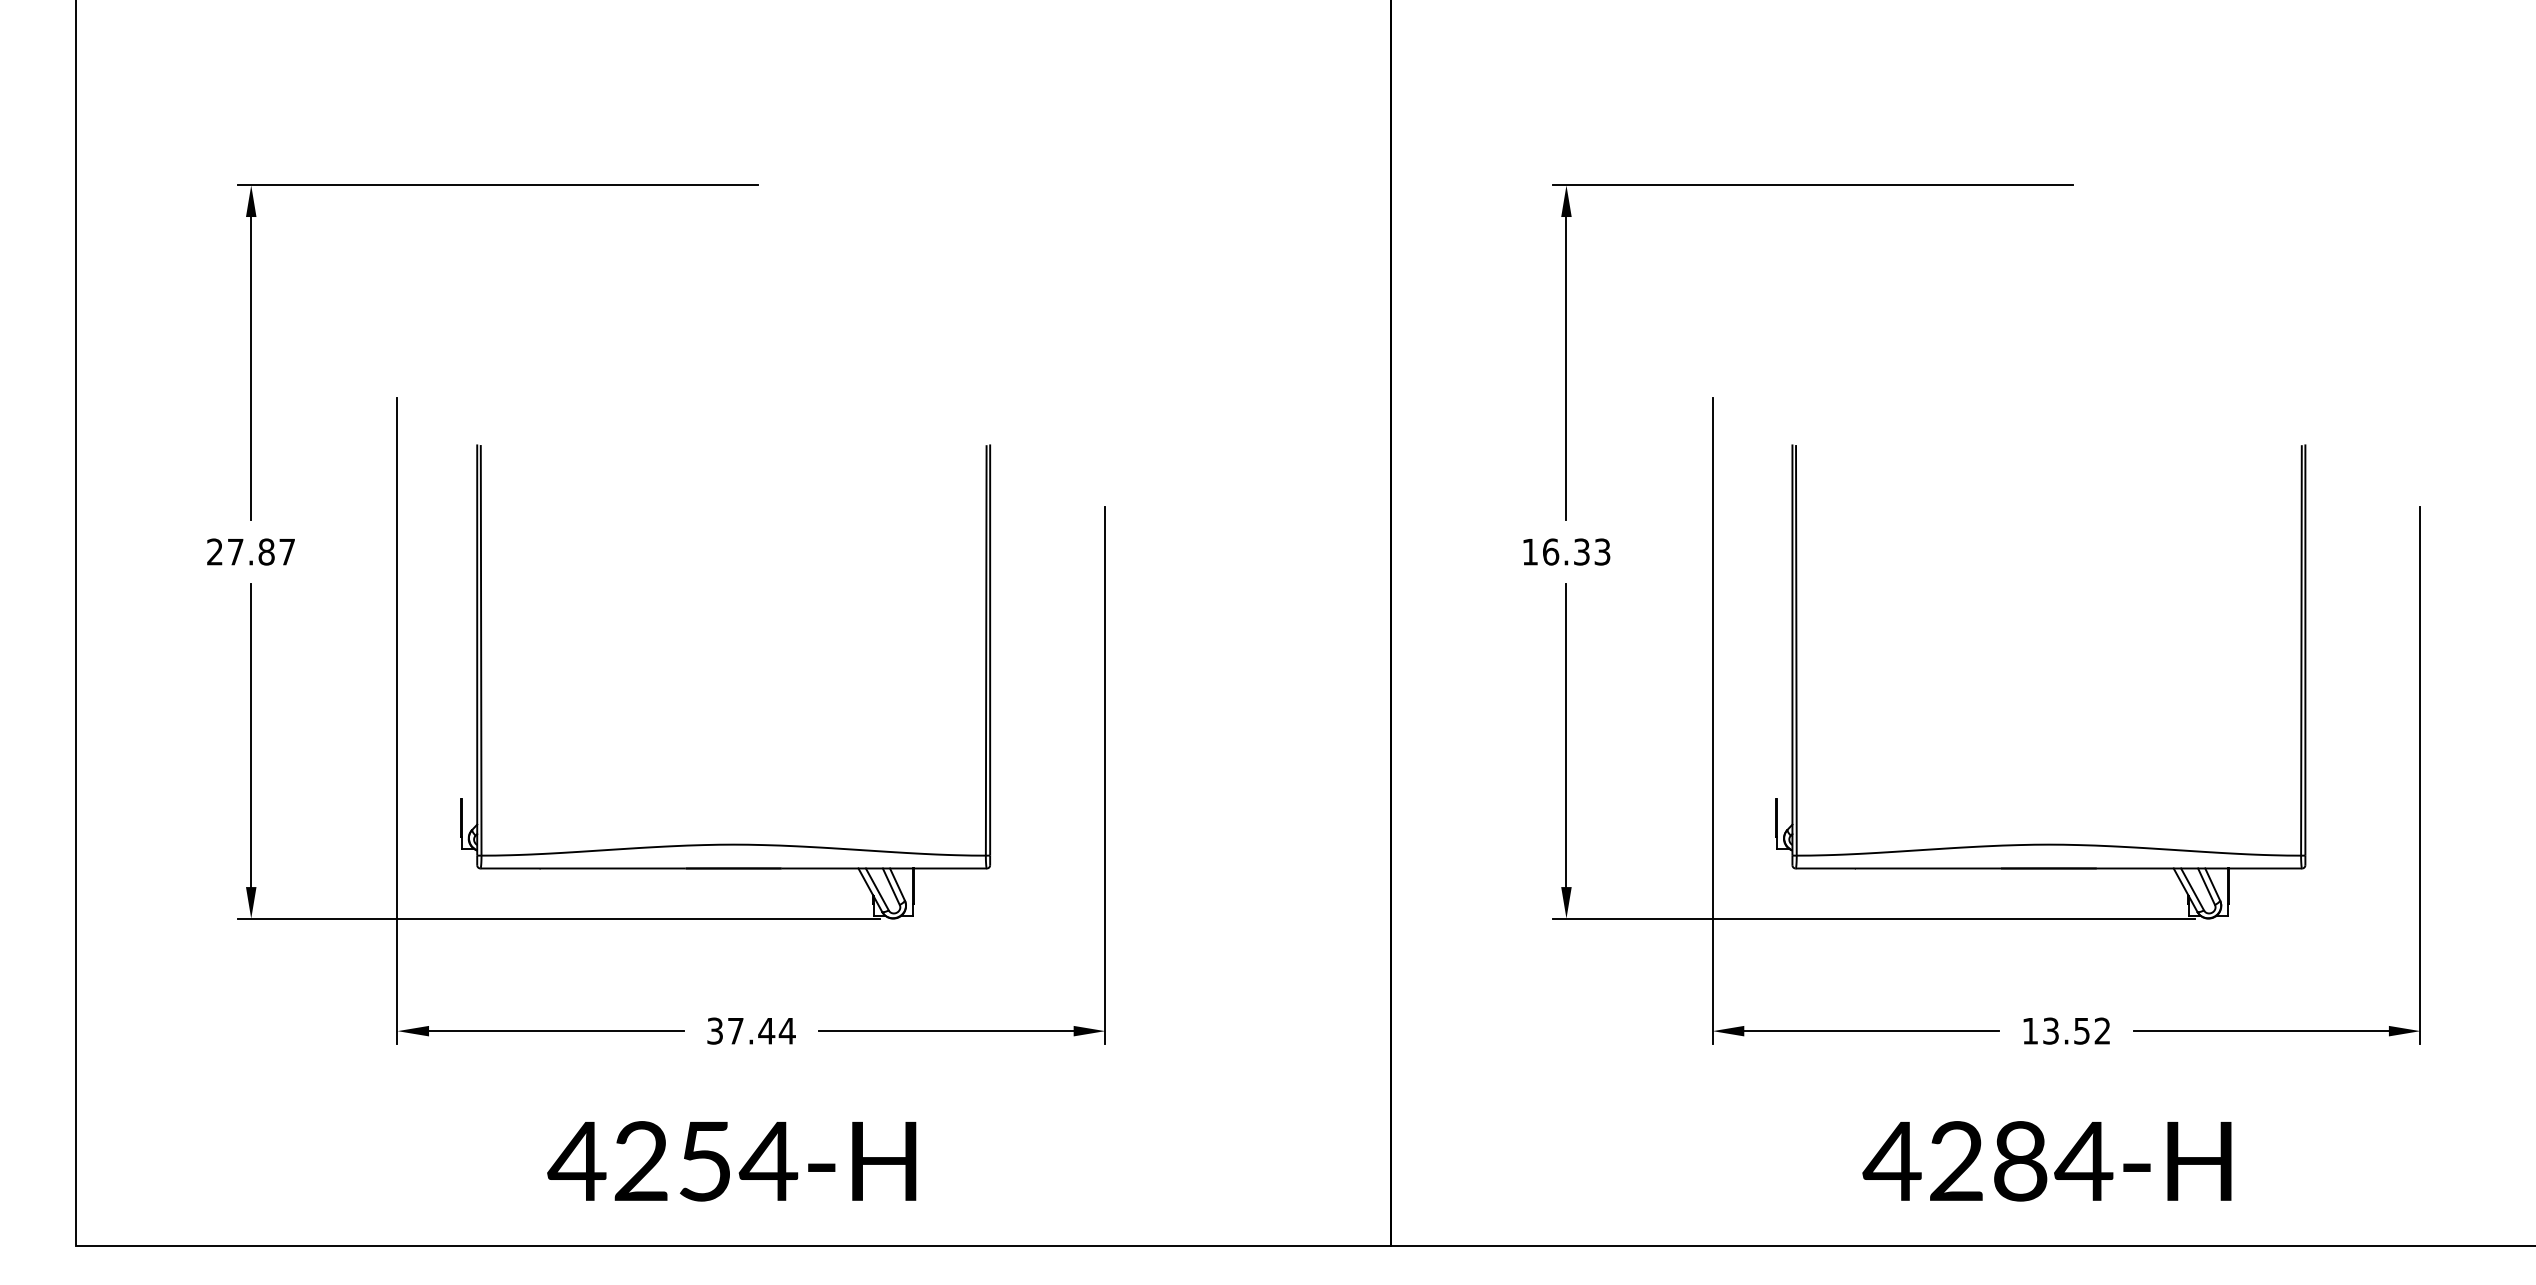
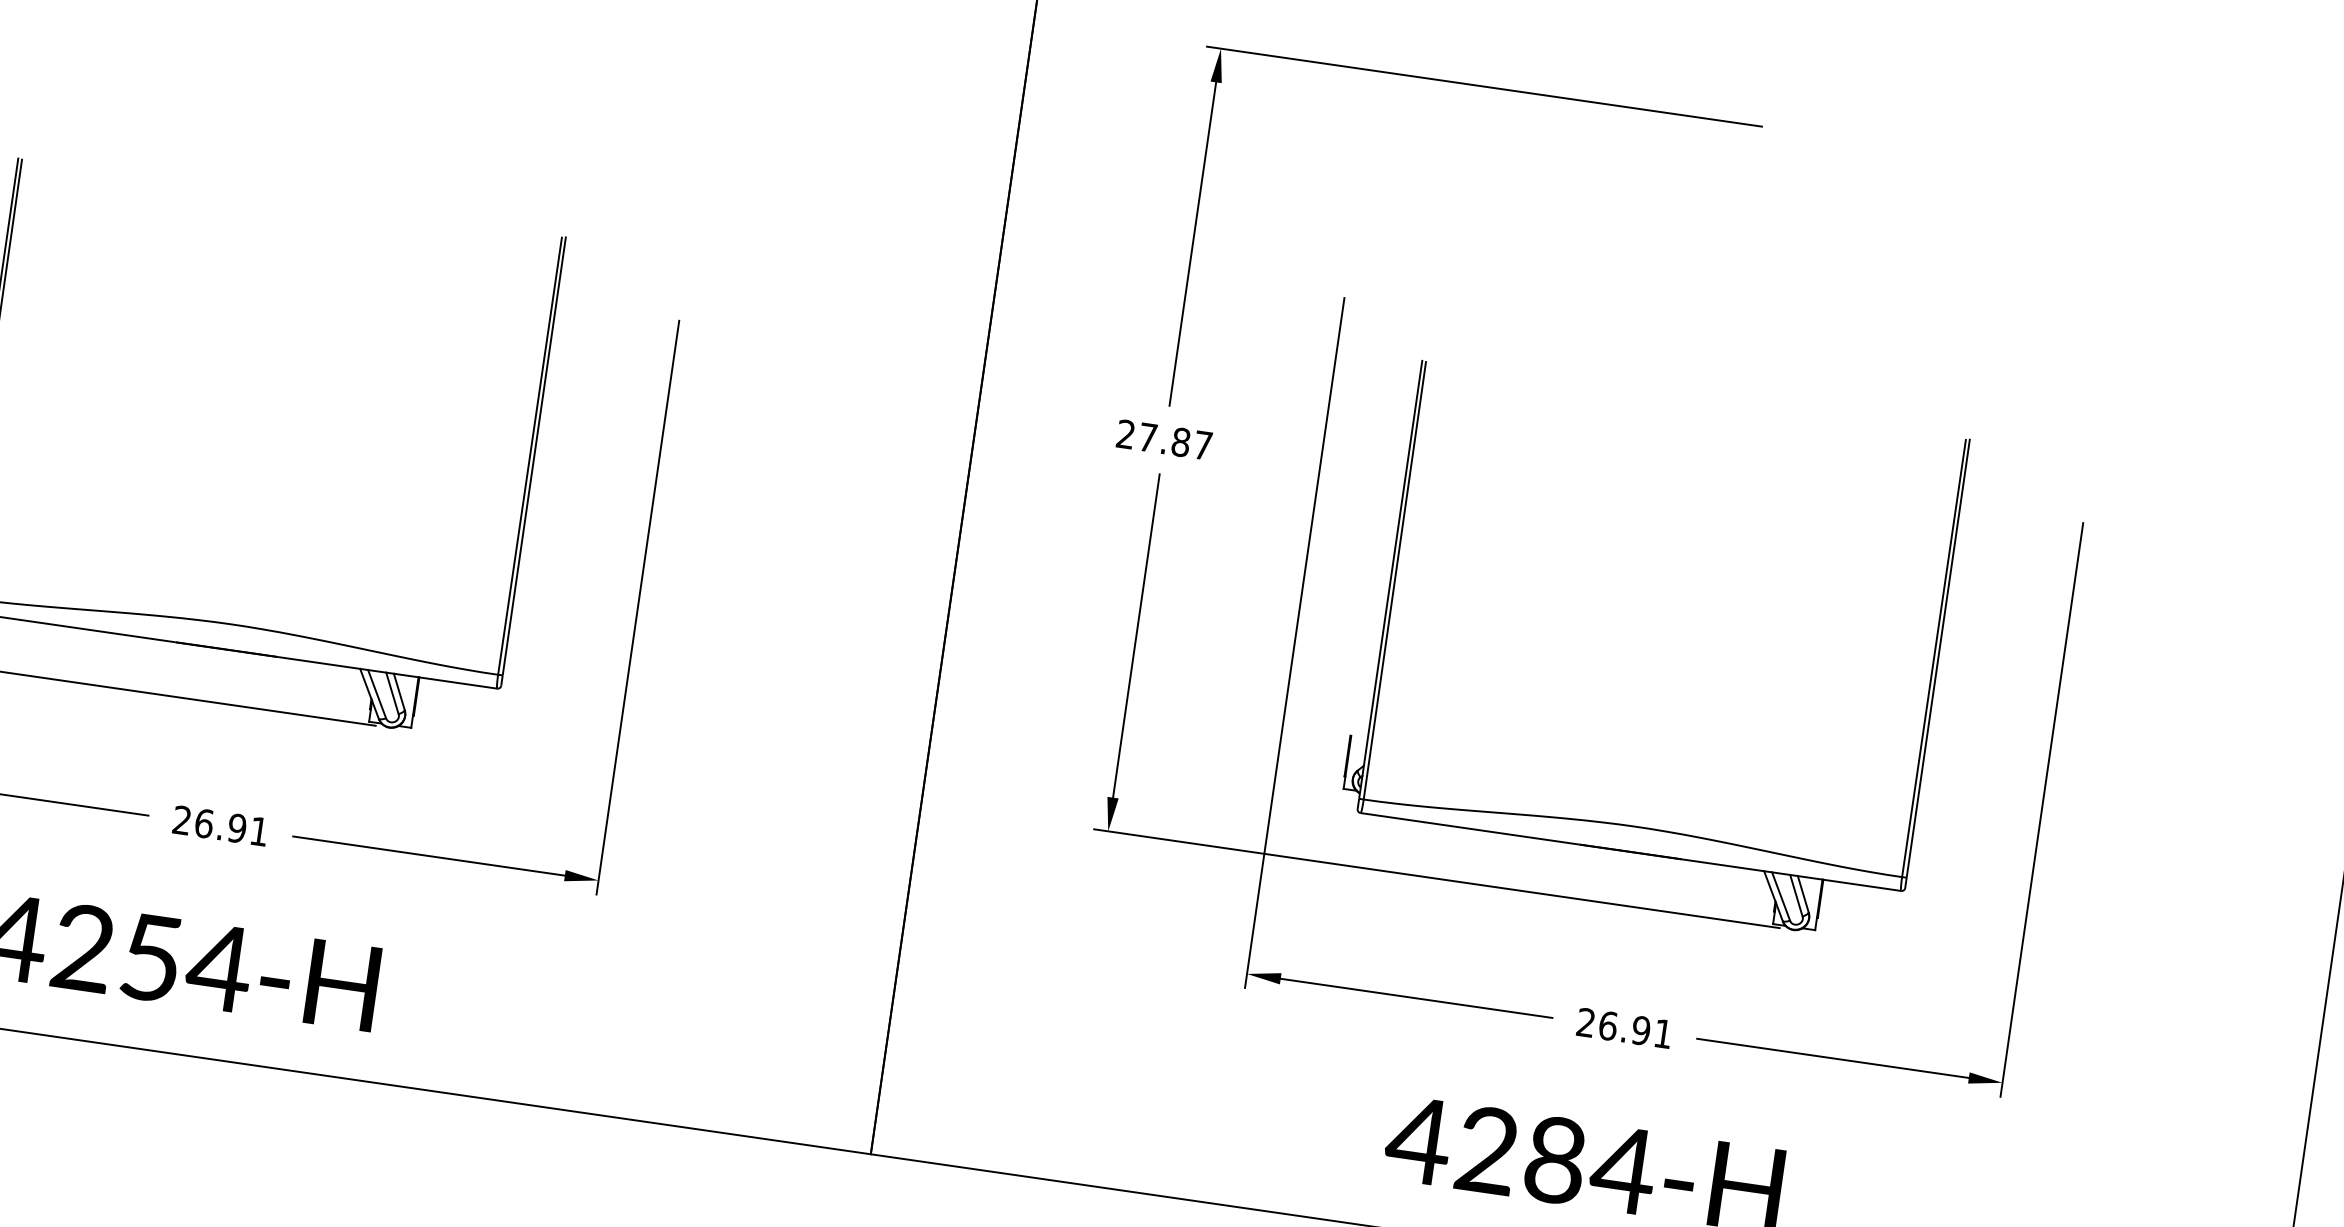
text: (1566, 551) -> (1164, 439), 16.33 -> 27.87
text: (751, 1030) -> (221, 825), 37.44 -> 26.91
text: (2065, 1030) -> (1623, 1027), 13.52 -> 26.91

